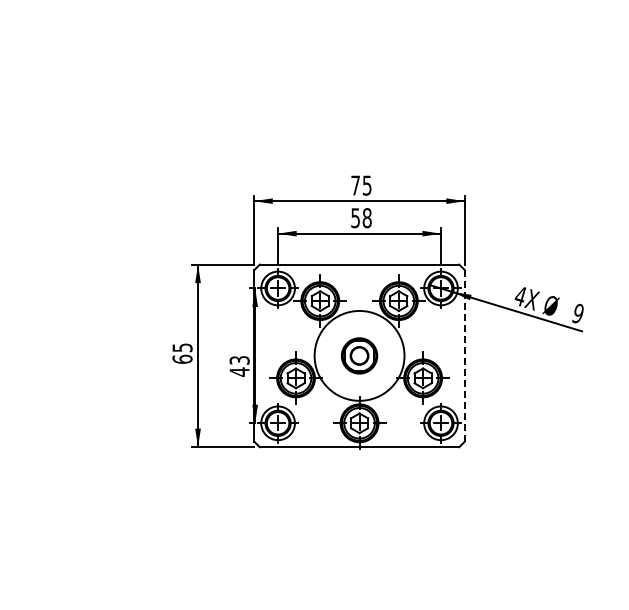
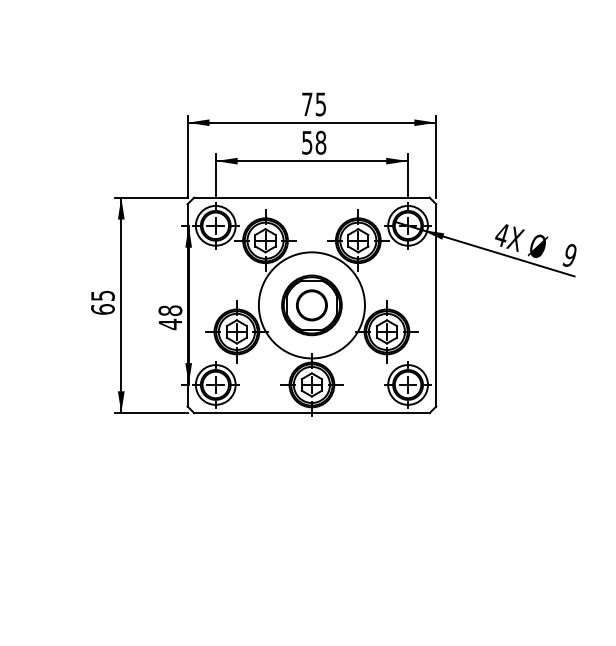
part: (359, 355) -> (311, 304), size x1.43
line: (464, 355) -> (435, 304), dashed -> solid
text: (239, 360) -> (170, 310), 43 -> 48

